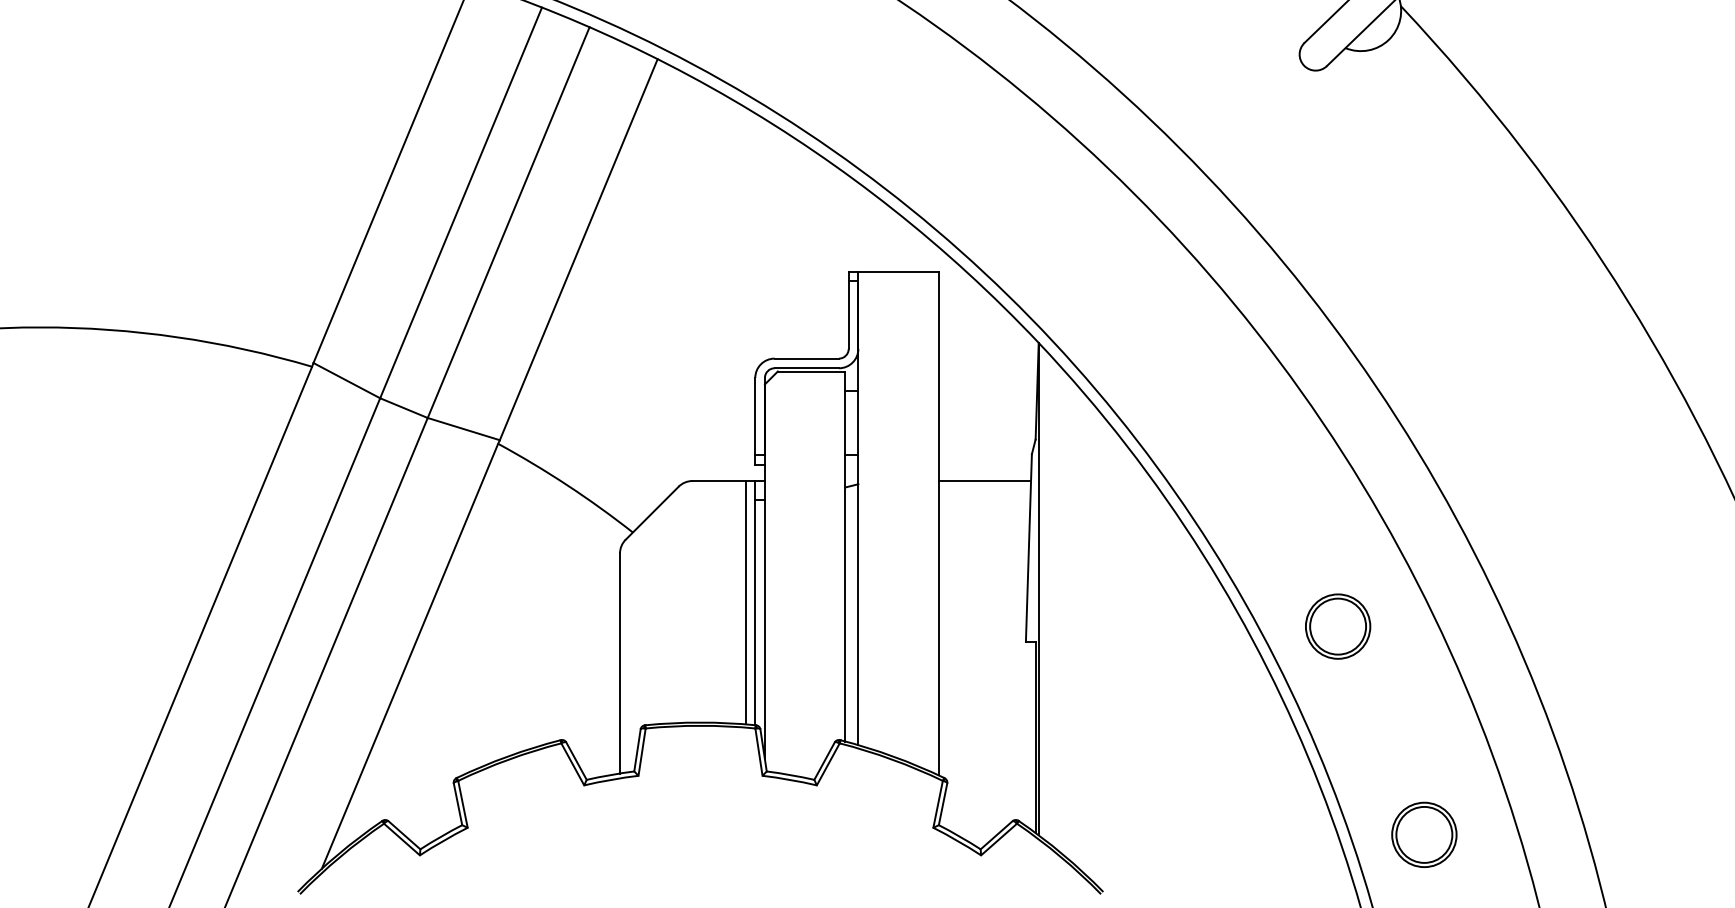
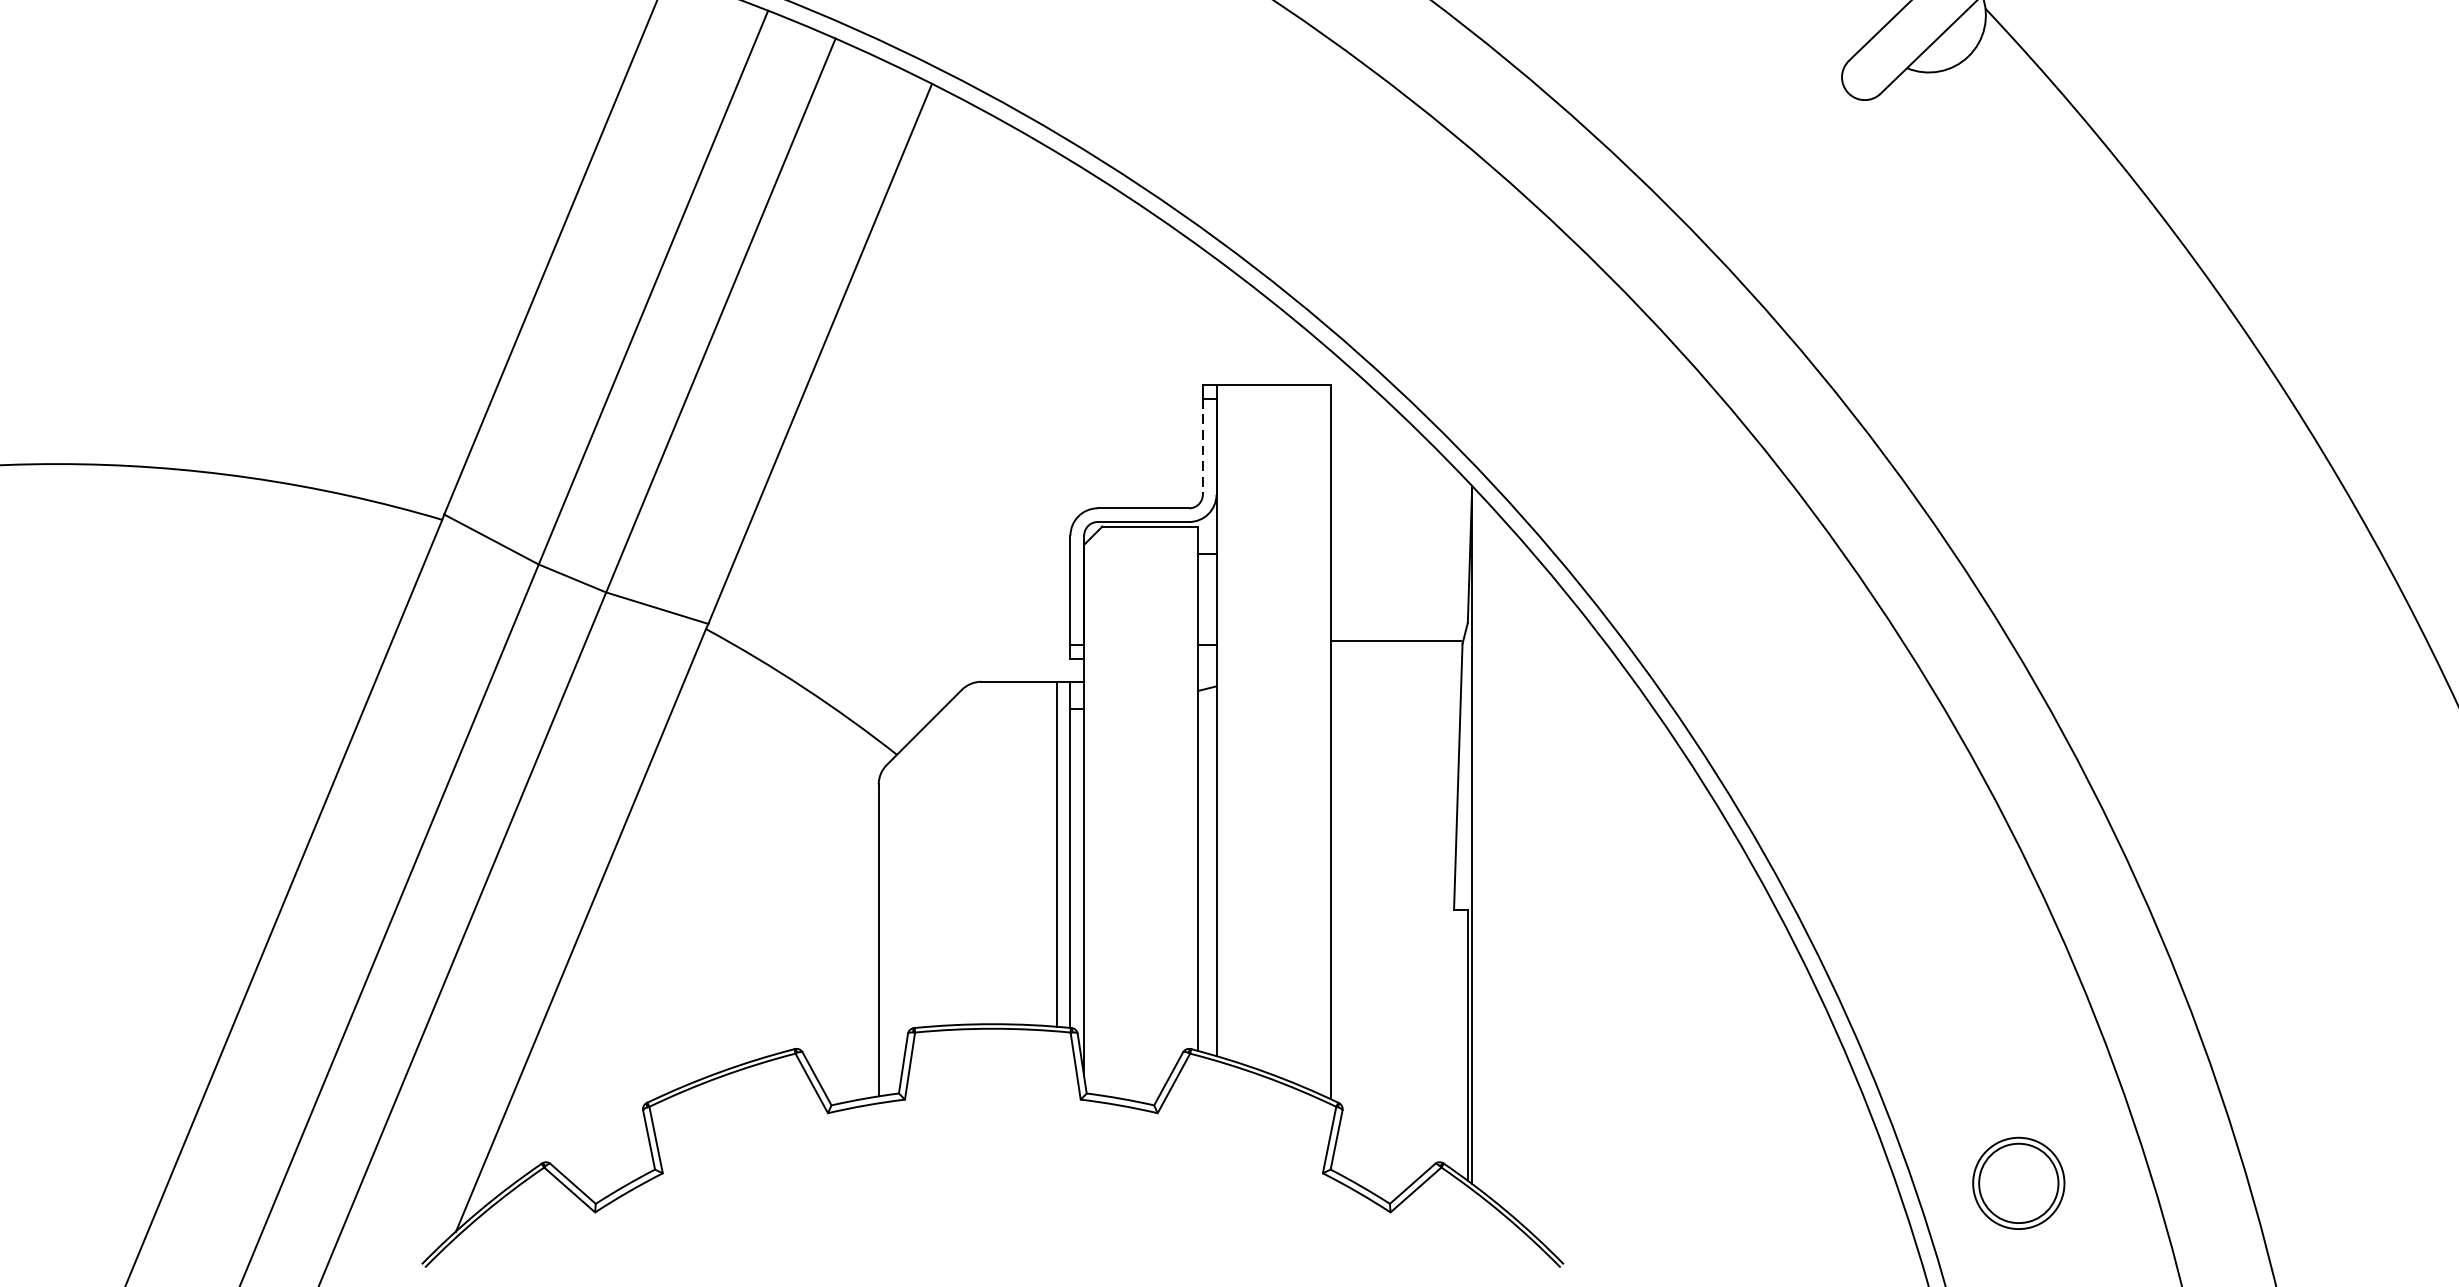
line: (848, 315) -> (1202, 447), solid -> dashed
line: (984, 481) -> (1395, 641), moved
part: (1338, 626) -> (1897, 888), removed

